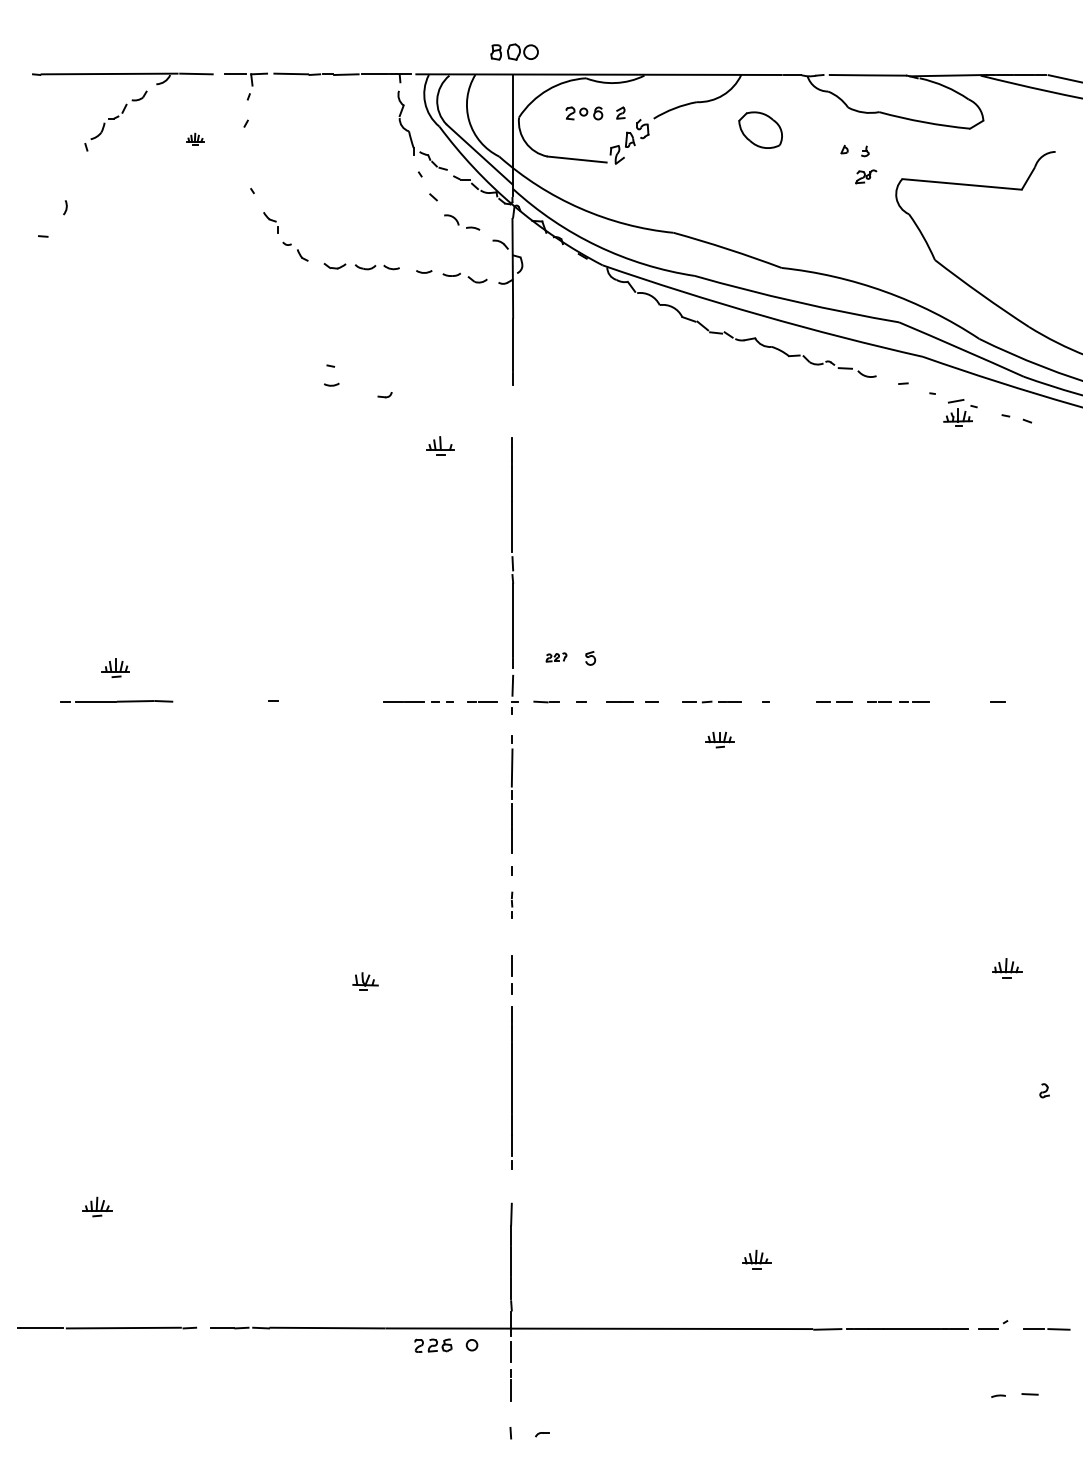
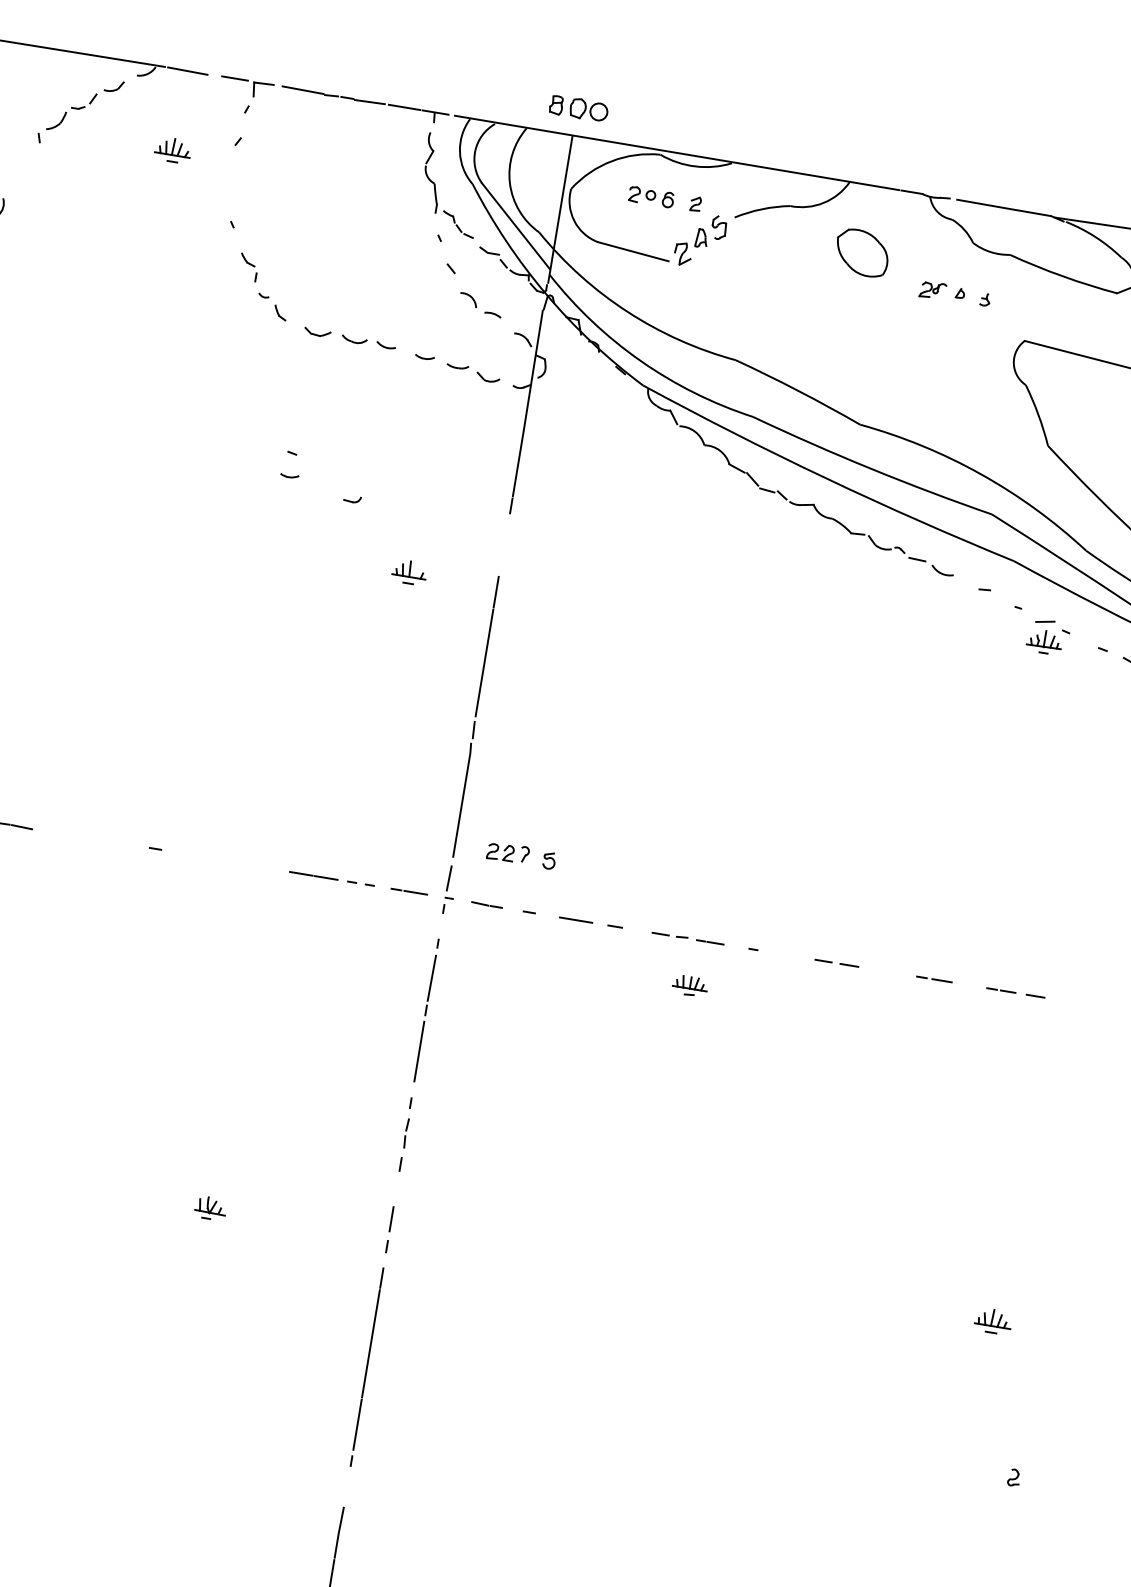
part: (194, 139) -> (172, 150), size x1.67
part: (866, 176) -> (933, 290), moved
part: (556, 657) -> (508, 852), size x1.67
line: (879, 701) -> (1001, 989), moved
part: (511, 905) -> (403, 1145), size x1.67

